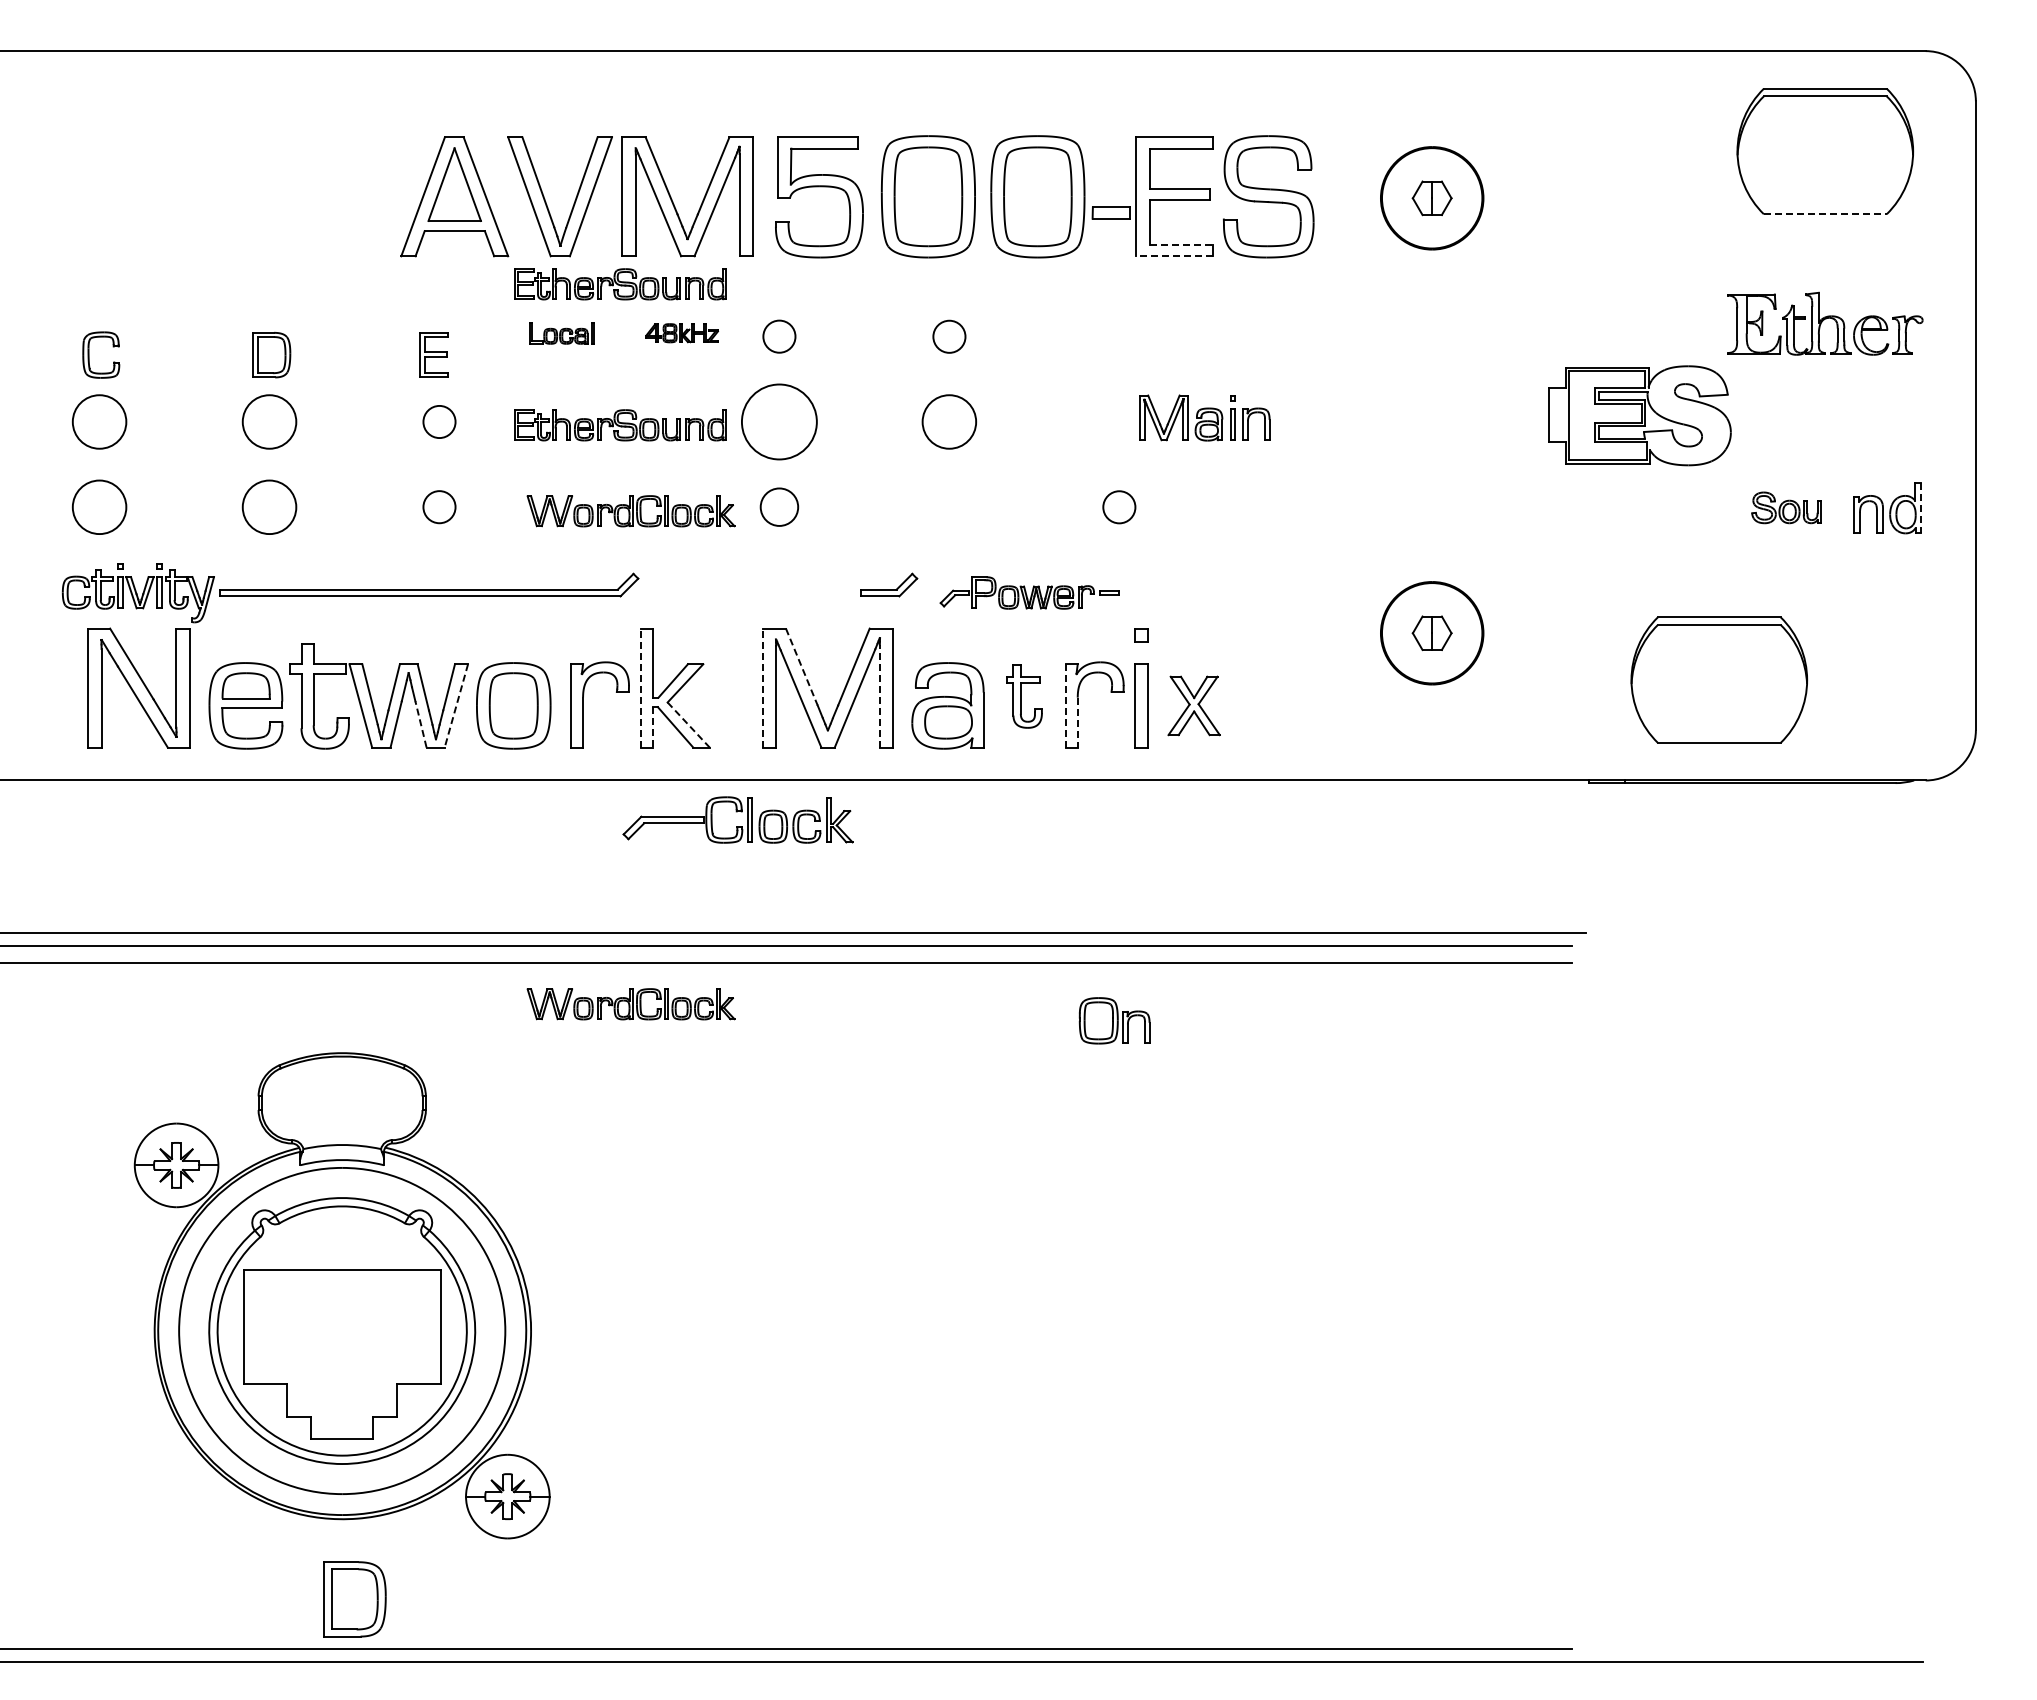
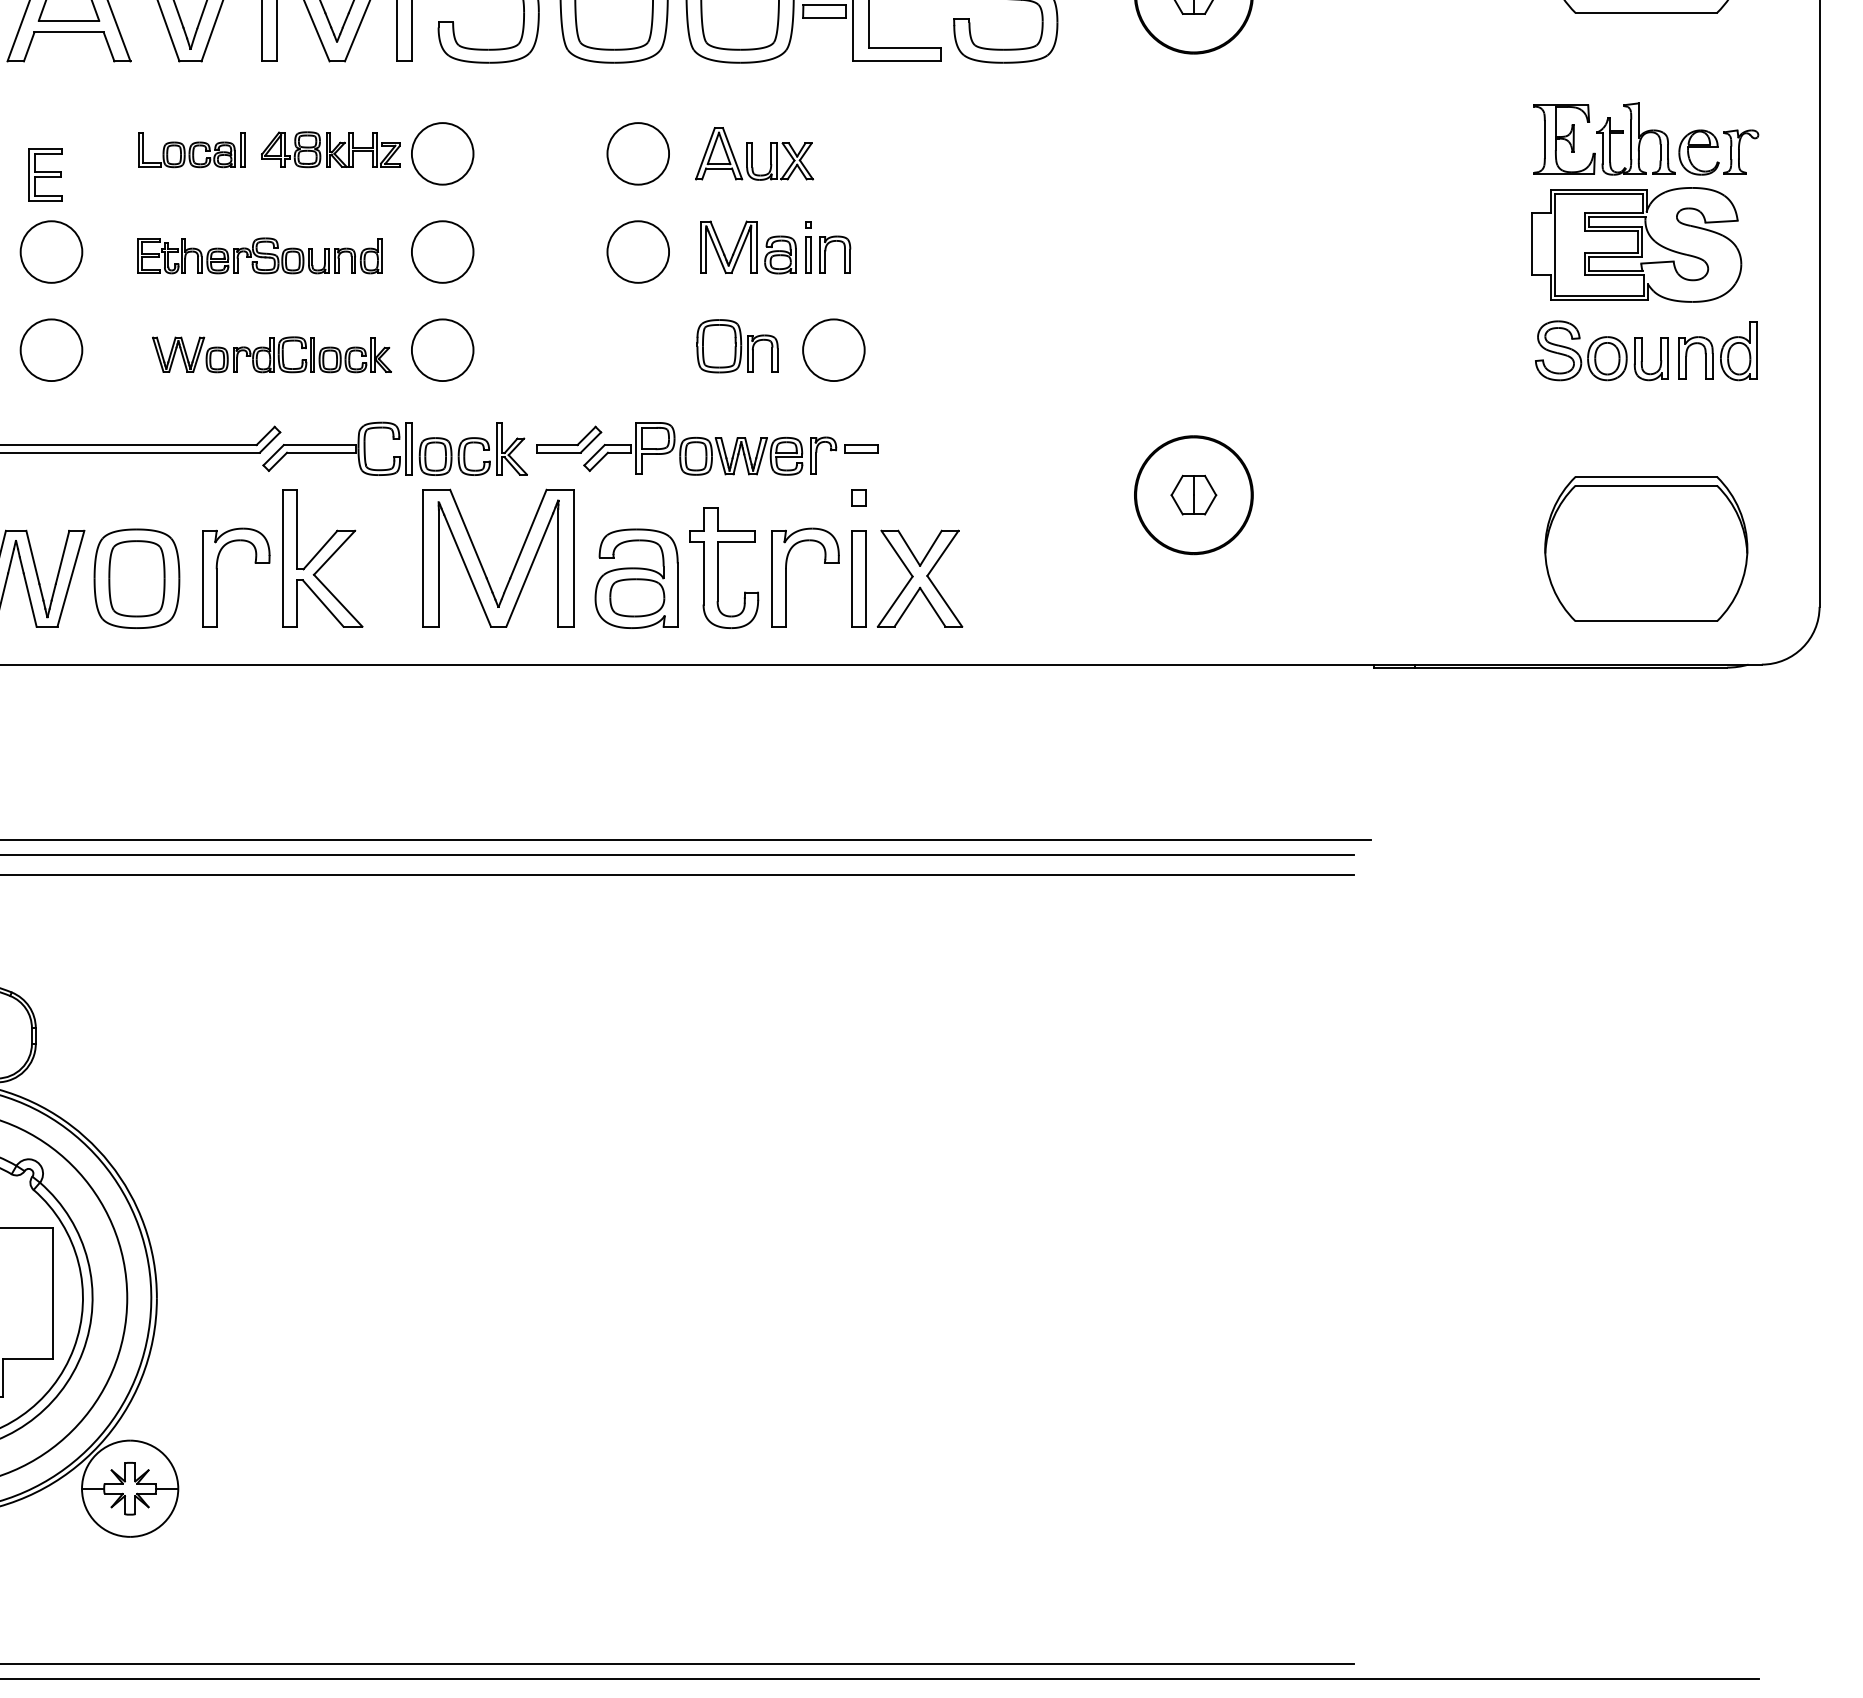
line: (1825, 214) -> (1646, 13), dashed -> solid
line: (1181, 244) -> (905, 47), dashed -> solid
line: (1173, 256) -> (896, 61), dashed -> solid
part: (620, 284) -> (259, 93), removed
part: (561, 333) -> (191, 150), size x1.43
part: (681, 333) -> (329, 150), size x1.67
circle: (779, 336) -> (442, 153), size x1.67
circle: (949, 336) -> (638, 153), size x1.67
part: (1050, 336) -> (754, 153), added
part: (1639, 415) -> (1636, 244), moved
part: (1204, 417) -> (775, 246), moved
circle: (439, 421) -> (51, 251), size x1.67
circle: (779, 421) -> (442, 251), size x0.71
circle: (439, 506) -> (51, 349), size x1.67
circle: (779, 506) -> (442, 349), size x1.43
circle: (1119, 507) -> (834, 350), size x1.67
part: (1786, 507) -> (1601, 350), size x1.67
line: (1921, 507) -> (1756, 350), dashed -> solid
part: (1029, 592) -> (730, 448), size x1.43
line: (801, 667) -> (468, 534), dashed -> solid
part: (1719, 679) -> (1646, 548), moved
line: (640, 687) -> (282, 557), dashed -> solid
line: (762, 687) -> (423, 557), dashed -> solid
line: (879, 695) -> (557, 566), dashed -> solid
part: (1024, 696) -> (724, 567), size x1.67
line: (1065, 705) -> (771, 578), dashed -> solid
part: (1193, 705) -> (919, 578), size x1.43
line: (456, 706) -> (71, 579), dashed -> solid
line: (1077, 722) -> (785, 597), dashed -> solid
line: (420, 724) -> (29, 600), dashed -> solid
line: (688, 725) -> (338, 601), dashed -> solid
line: (652, 727) -> (296, 603), dashed -> solid
part: (737, 812) -> (394, 440), moved
part: (630, 1004) -> (271, 922), removed
part: (1114, 1020) -> (737, 345), moved

